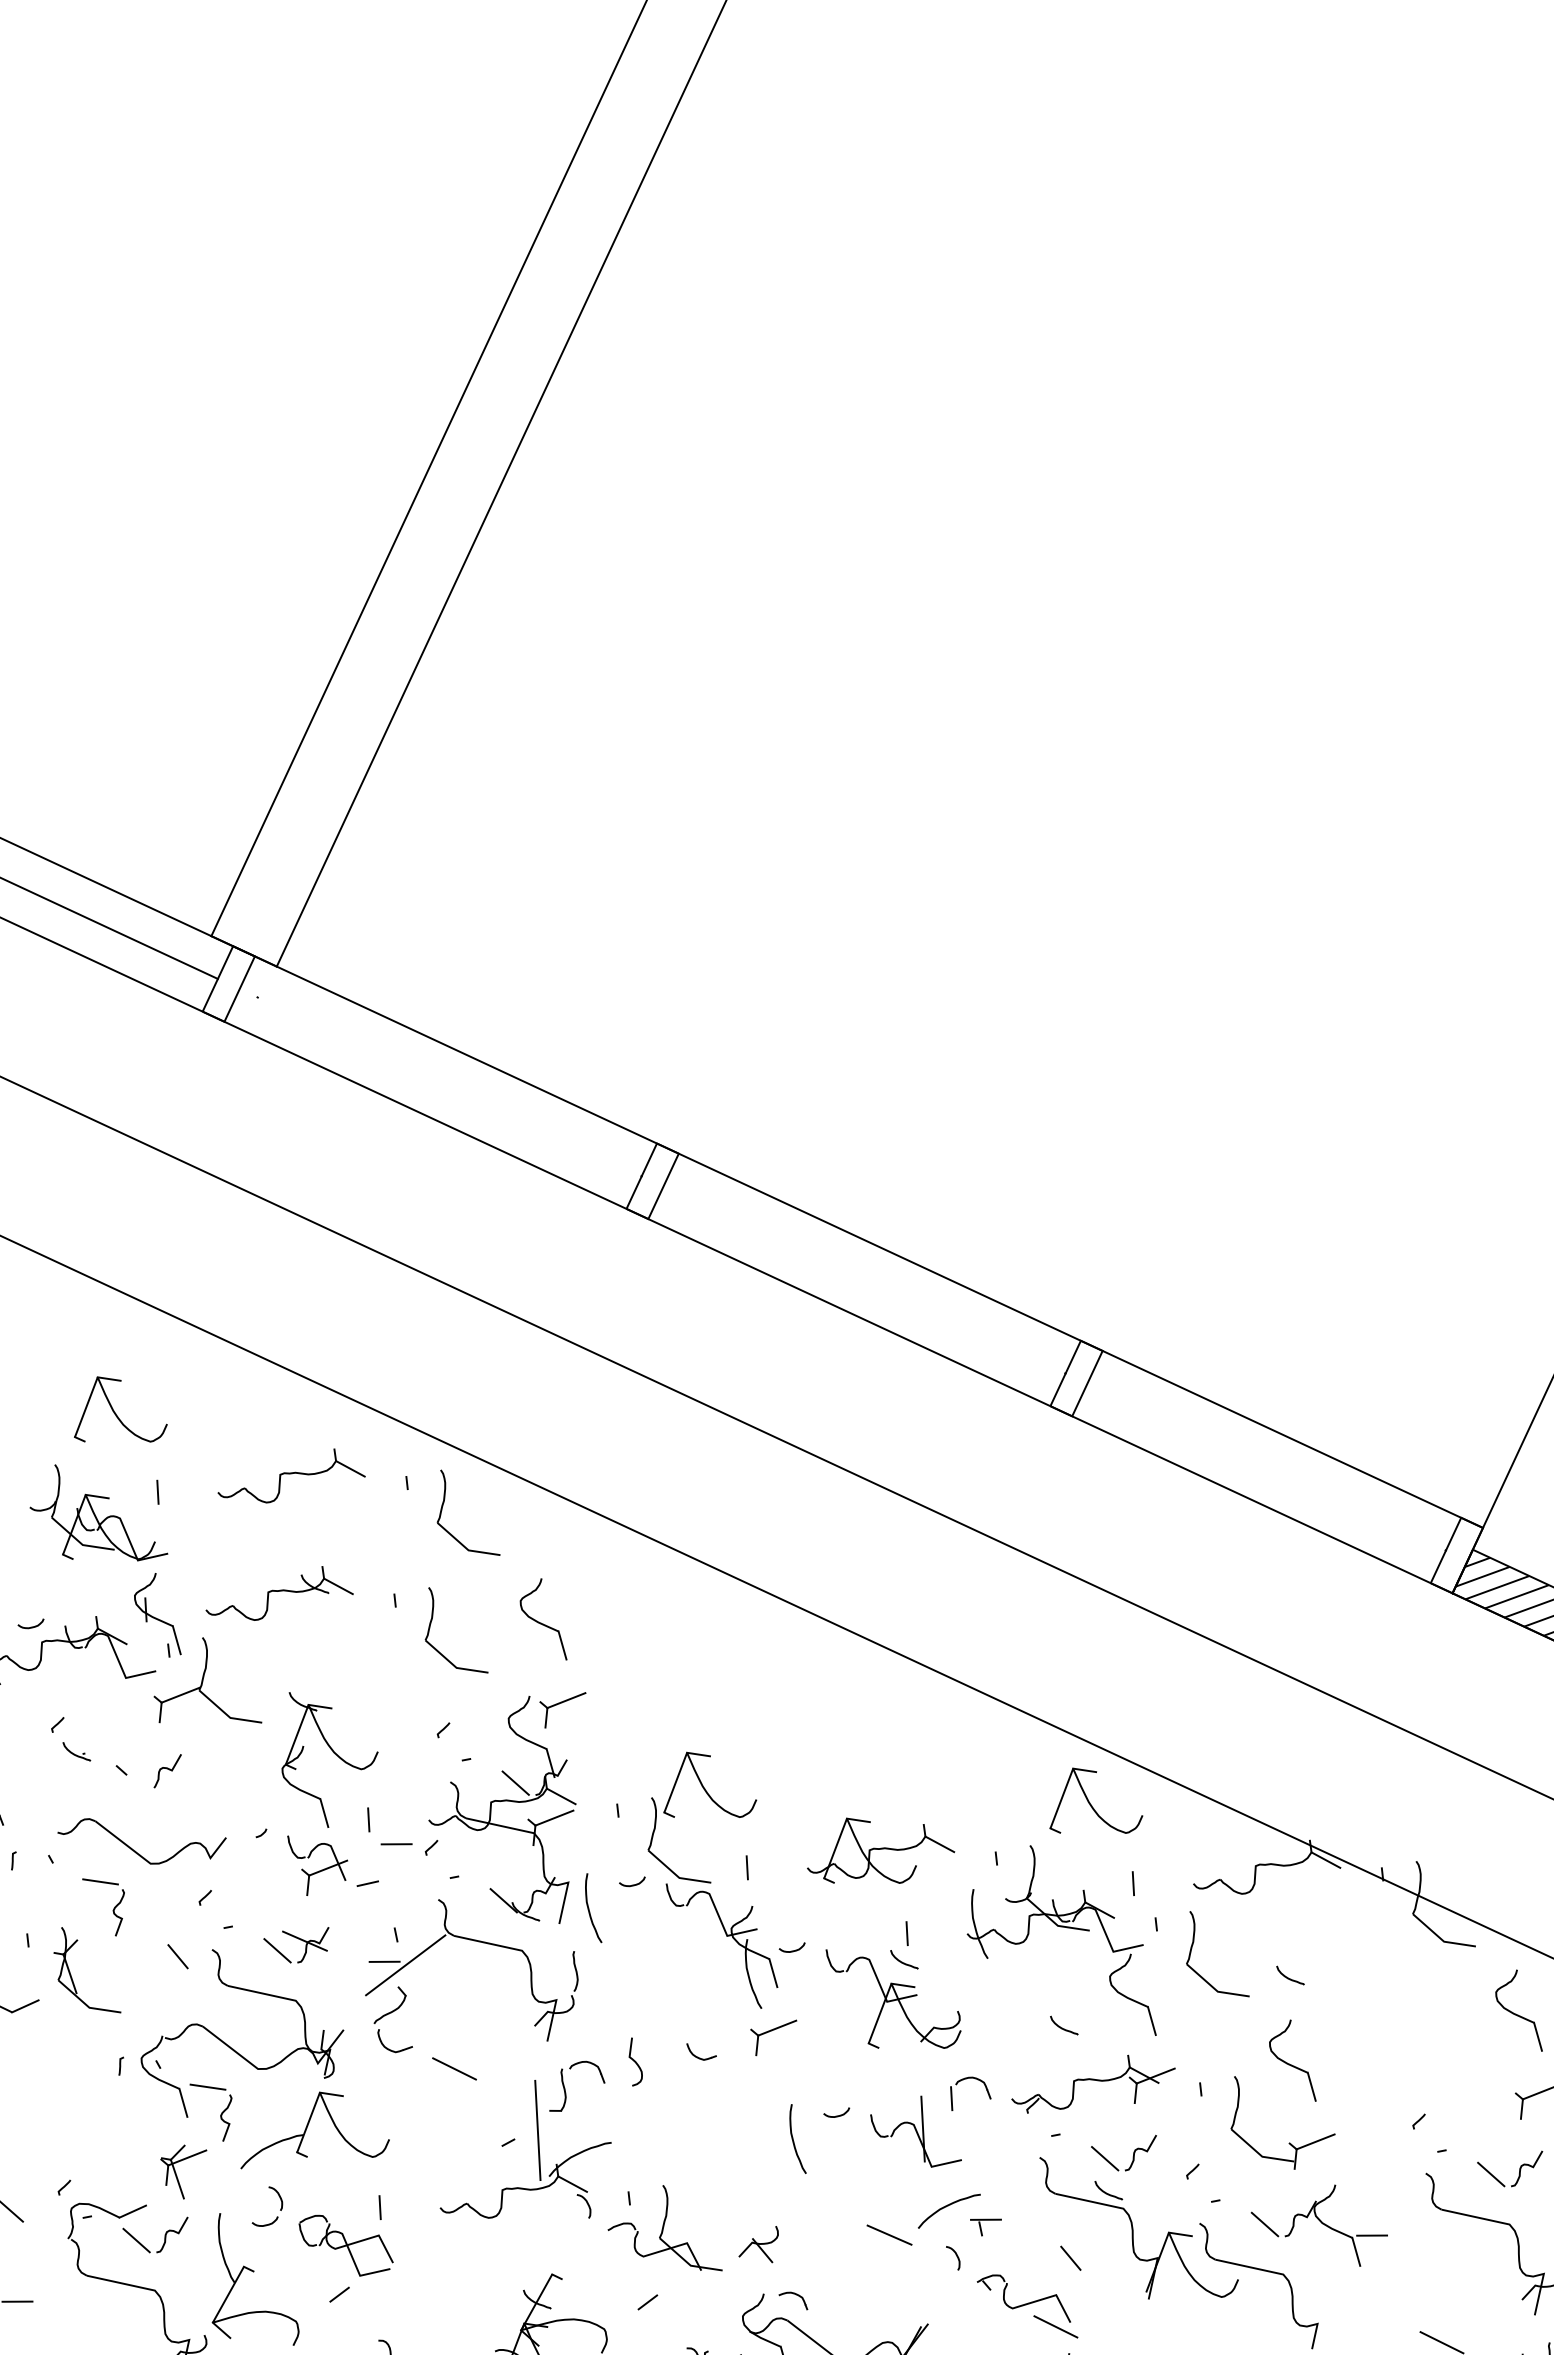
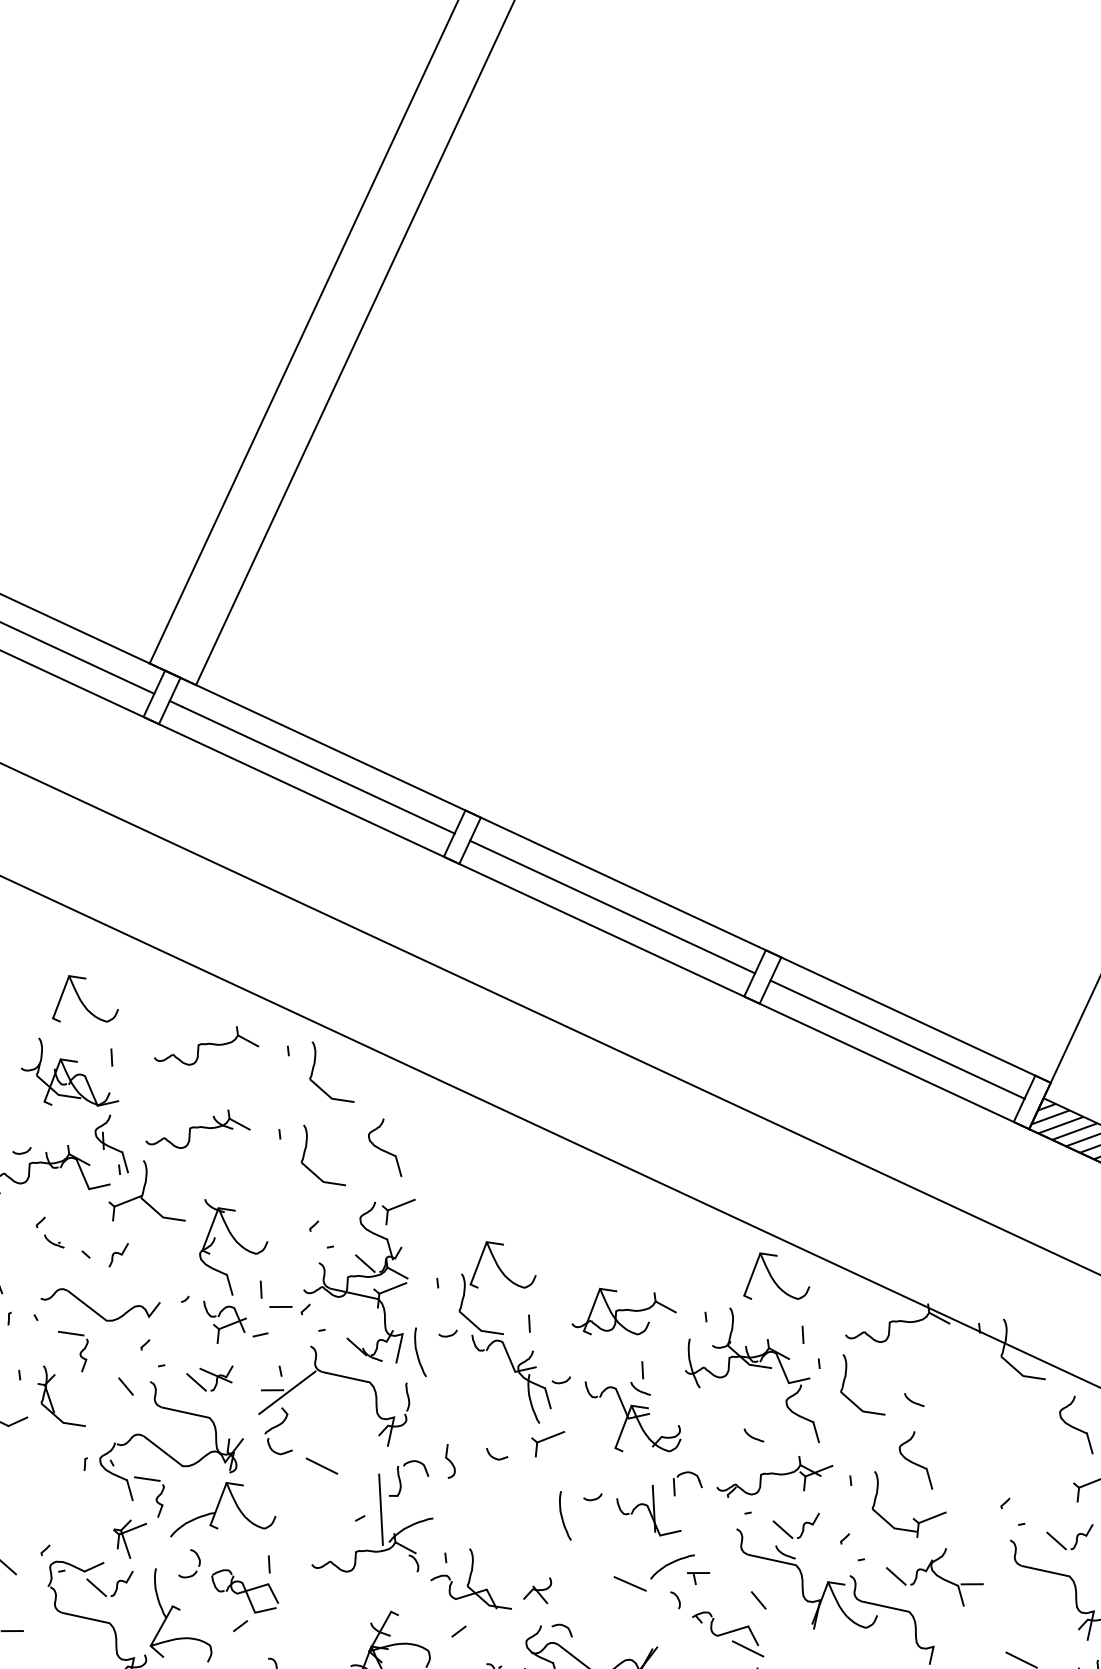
line: (440, 1082) -> (312, 767), added
line: (864, 1279) -> (612, 906), added
line: (1266, 1466) -> (897, 1039), added

